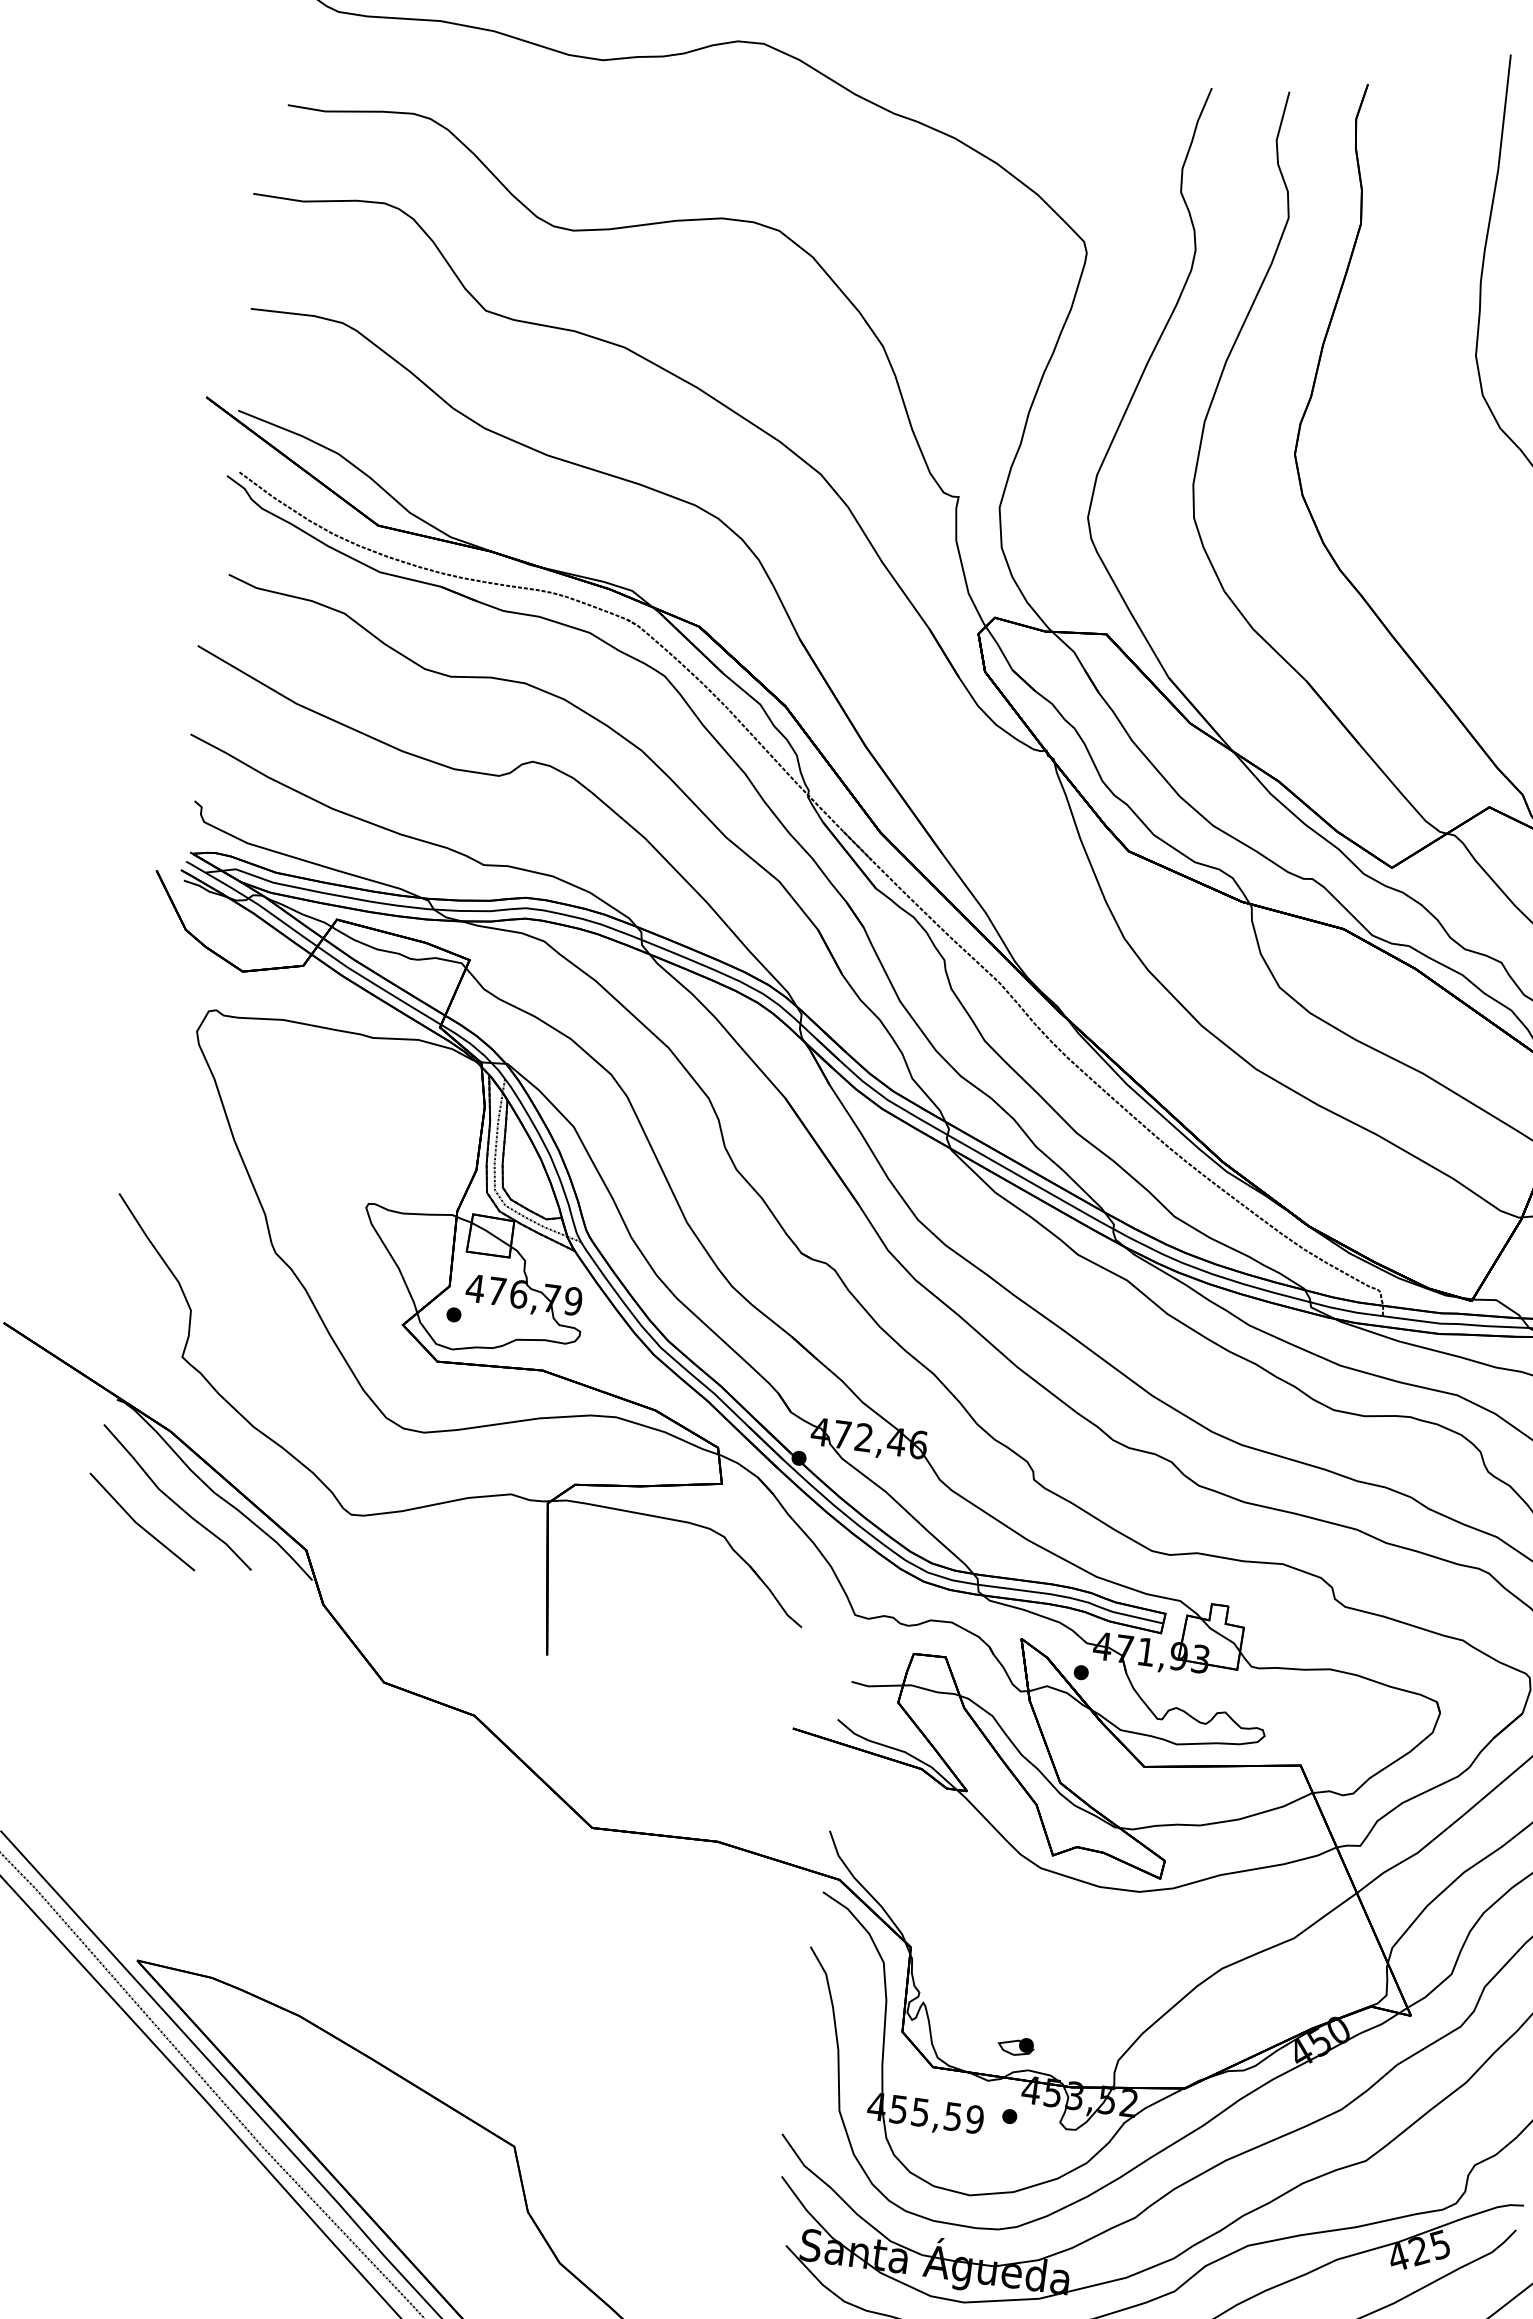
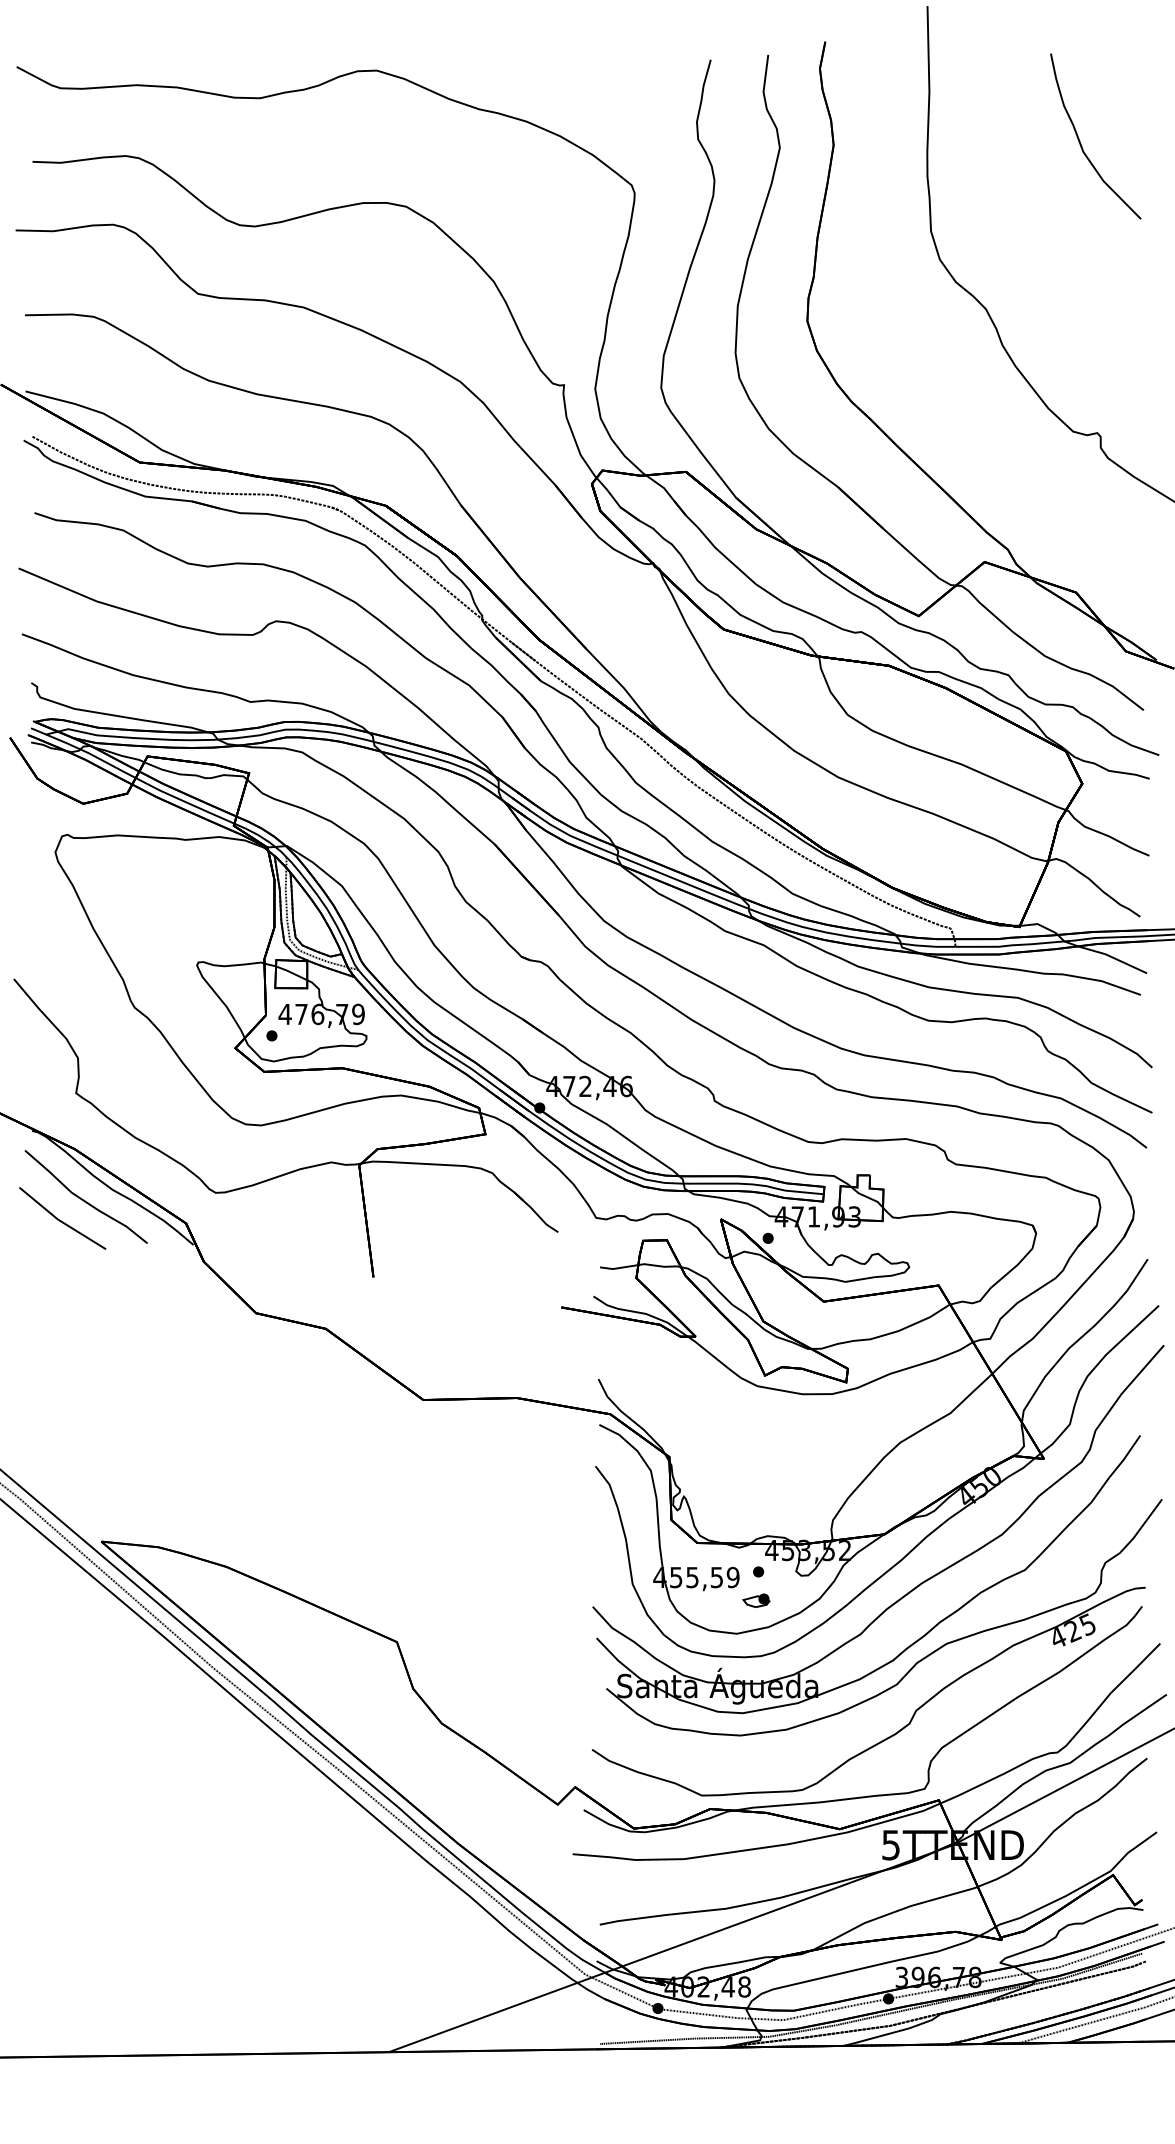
part: (1016, 2046) -> (756, 1600), moved

